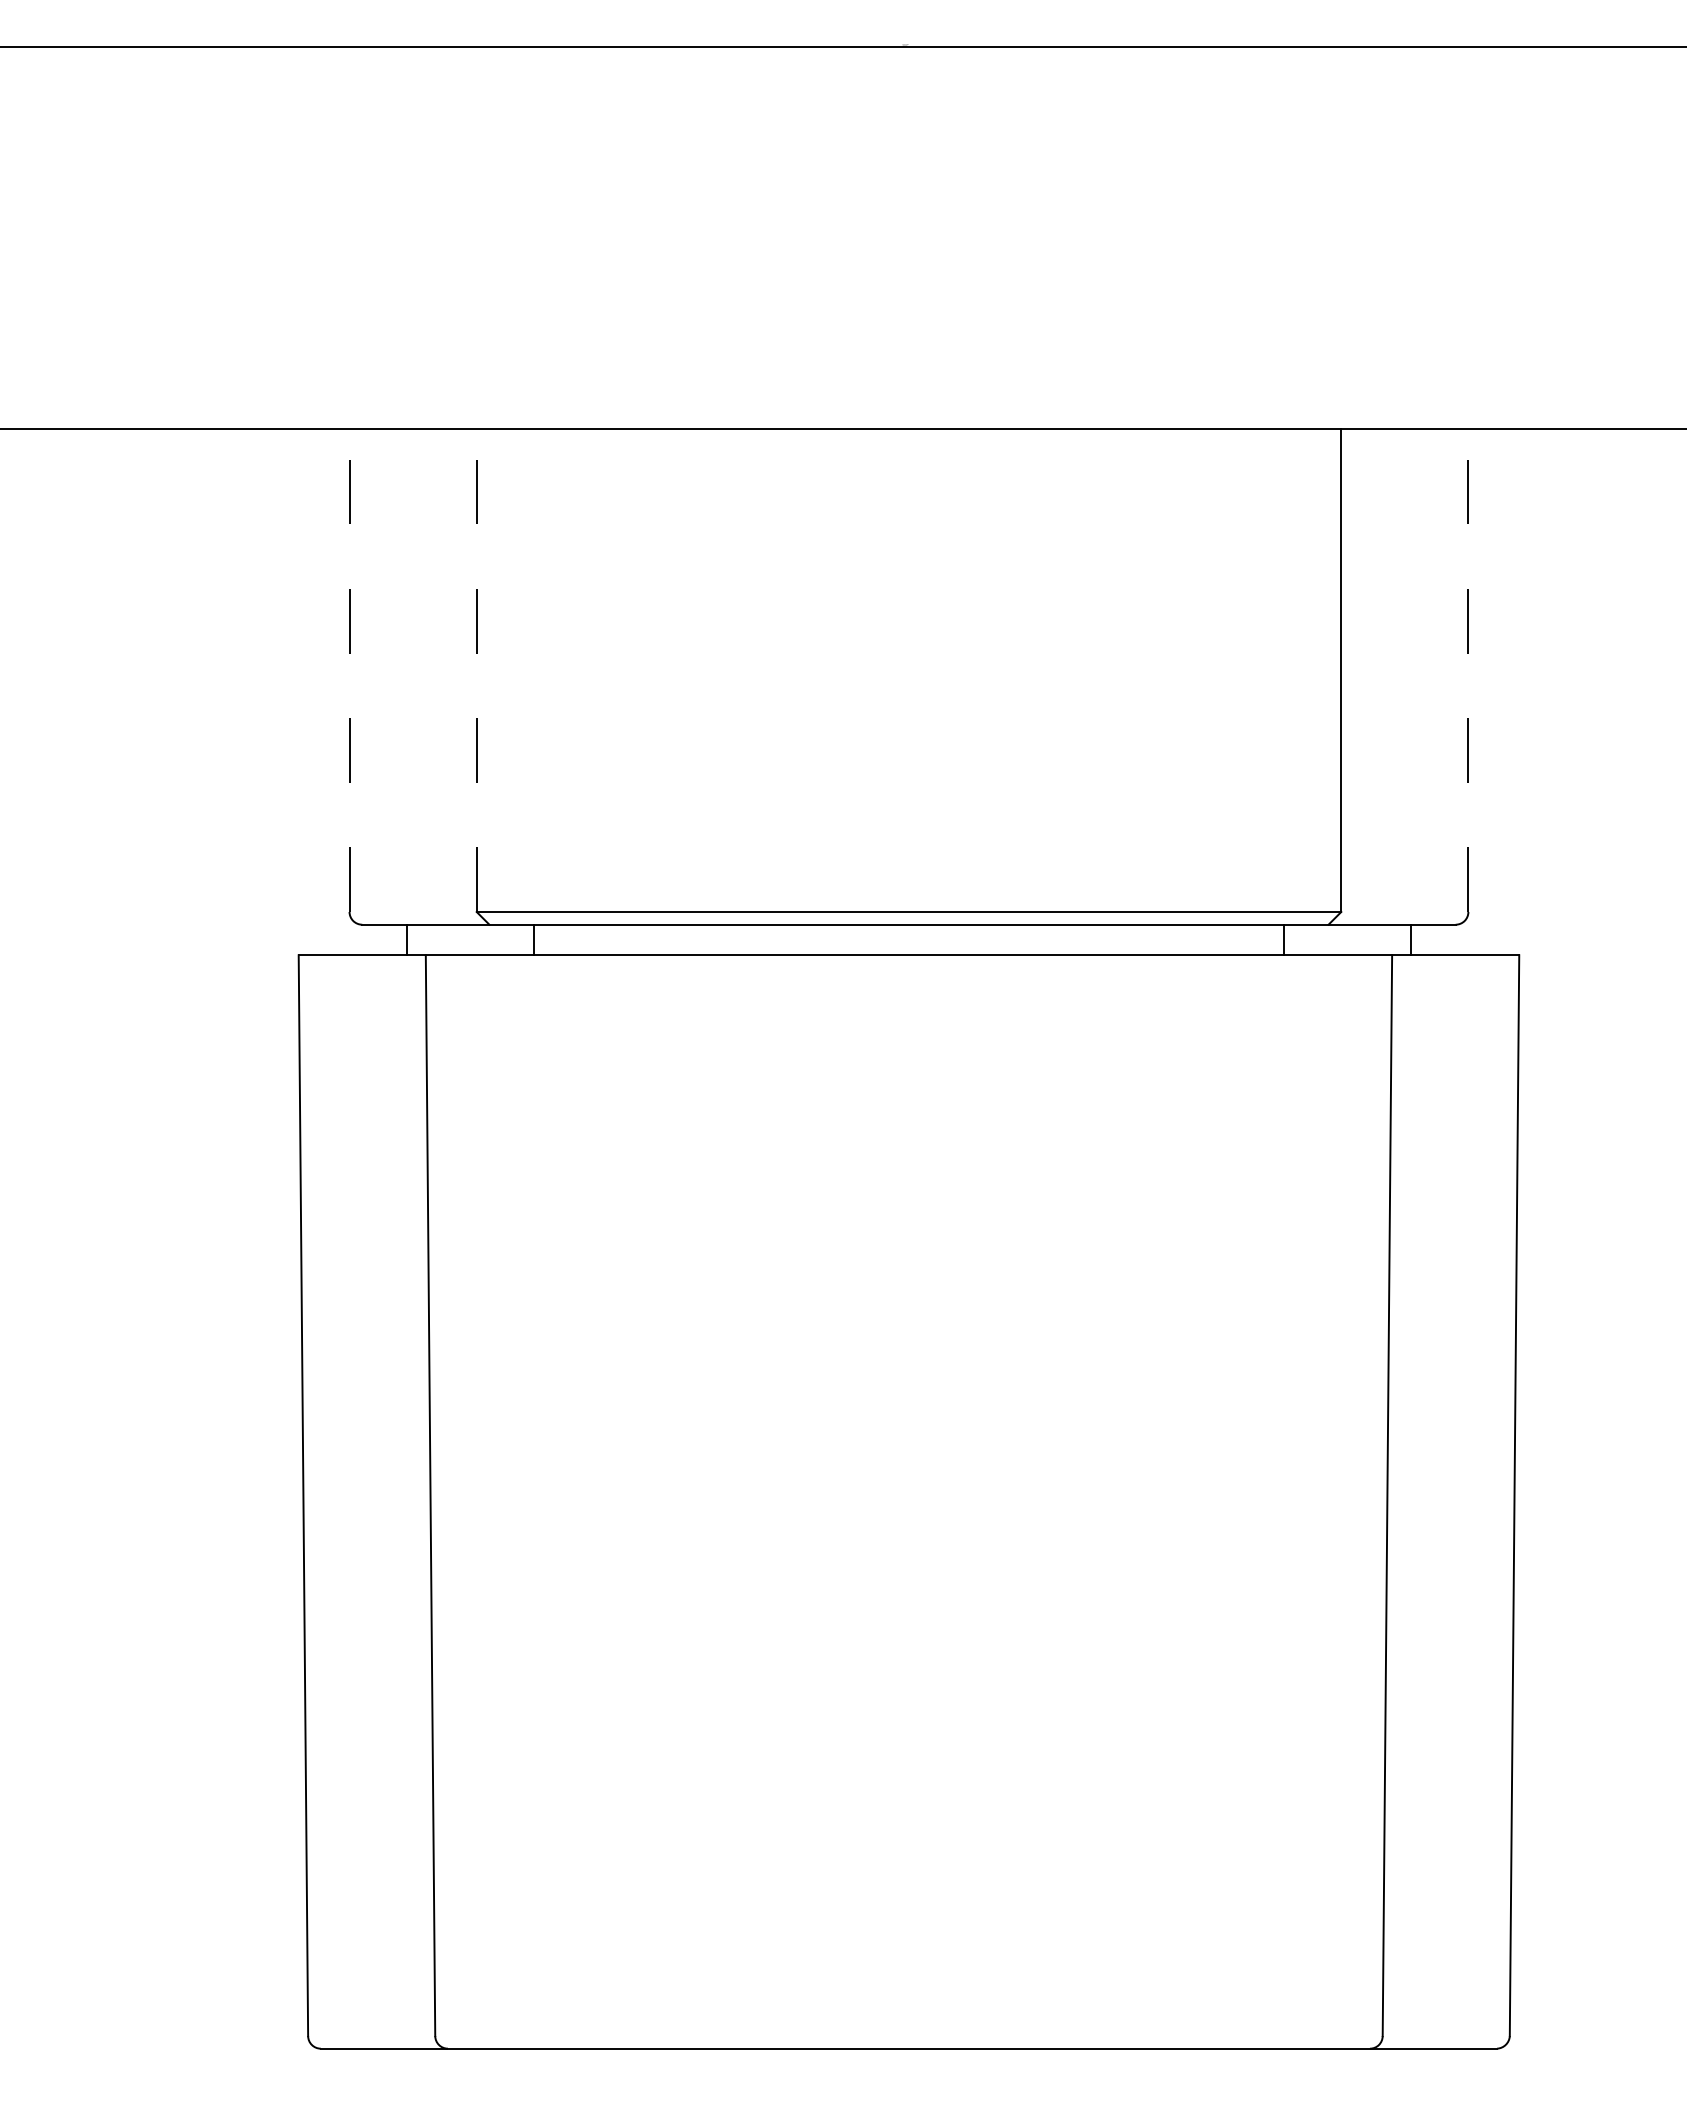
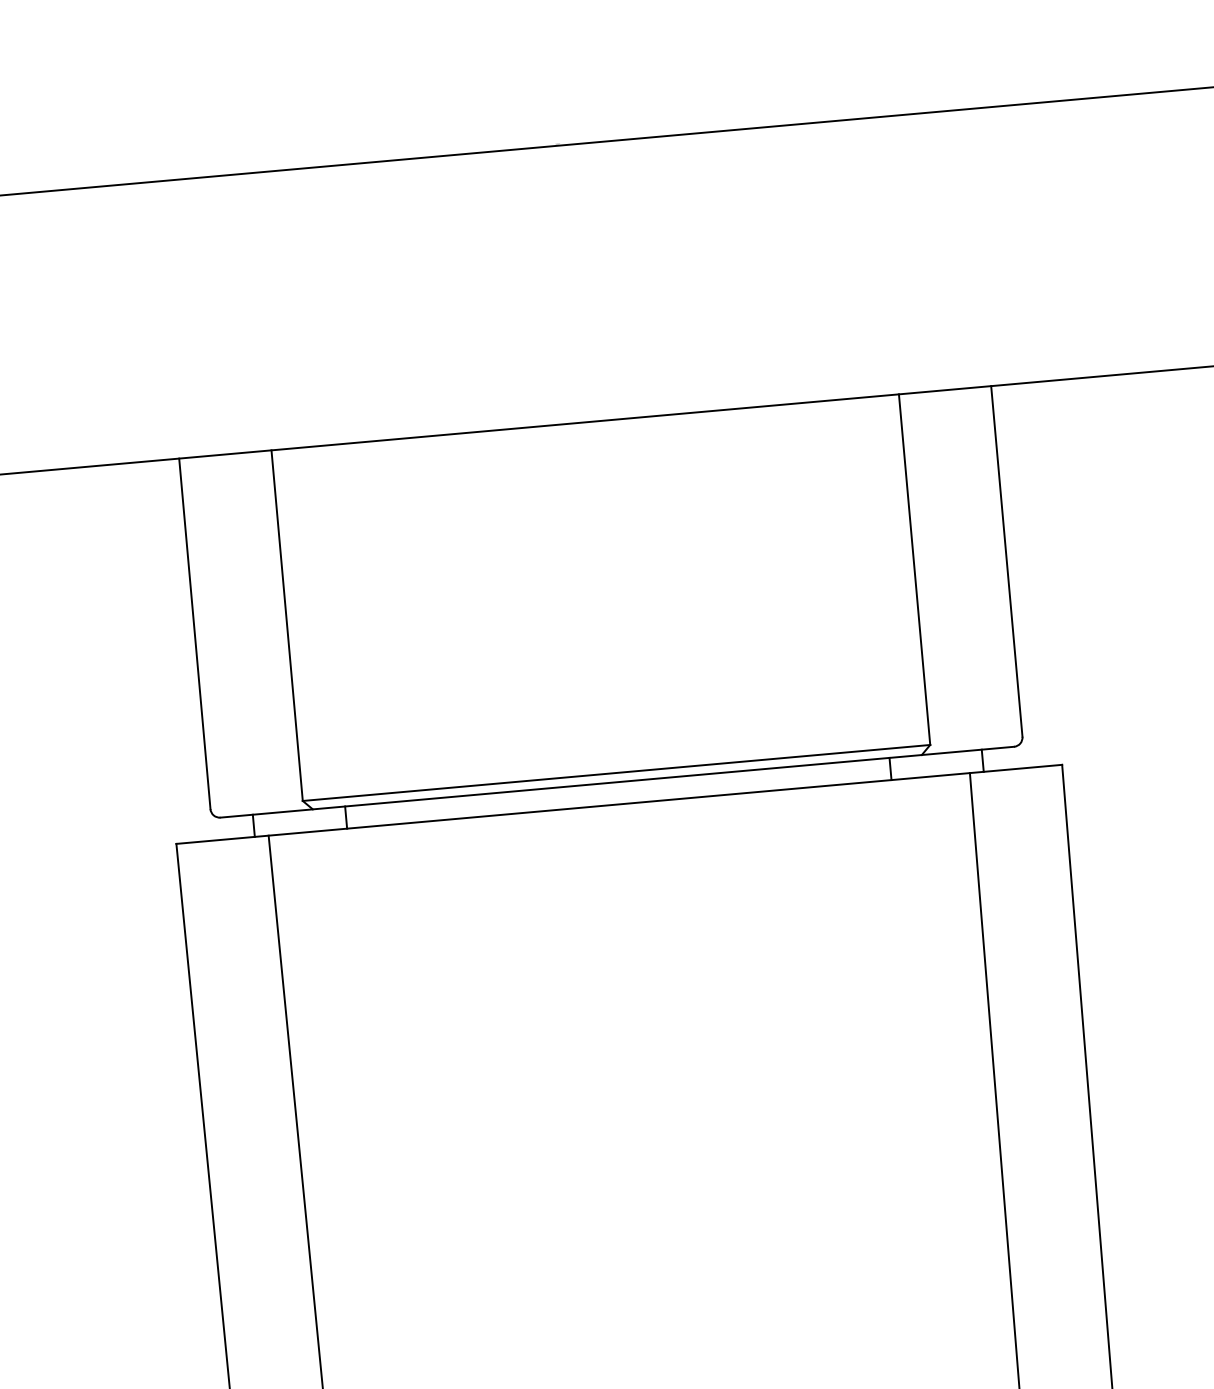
line: (349, 670) -> (194, 633), dashed -> solid
line: (476, 670) -> (286, 625), dashed -> solid
line: (1468, 670) -> (1006, 561), dashed -> solid

